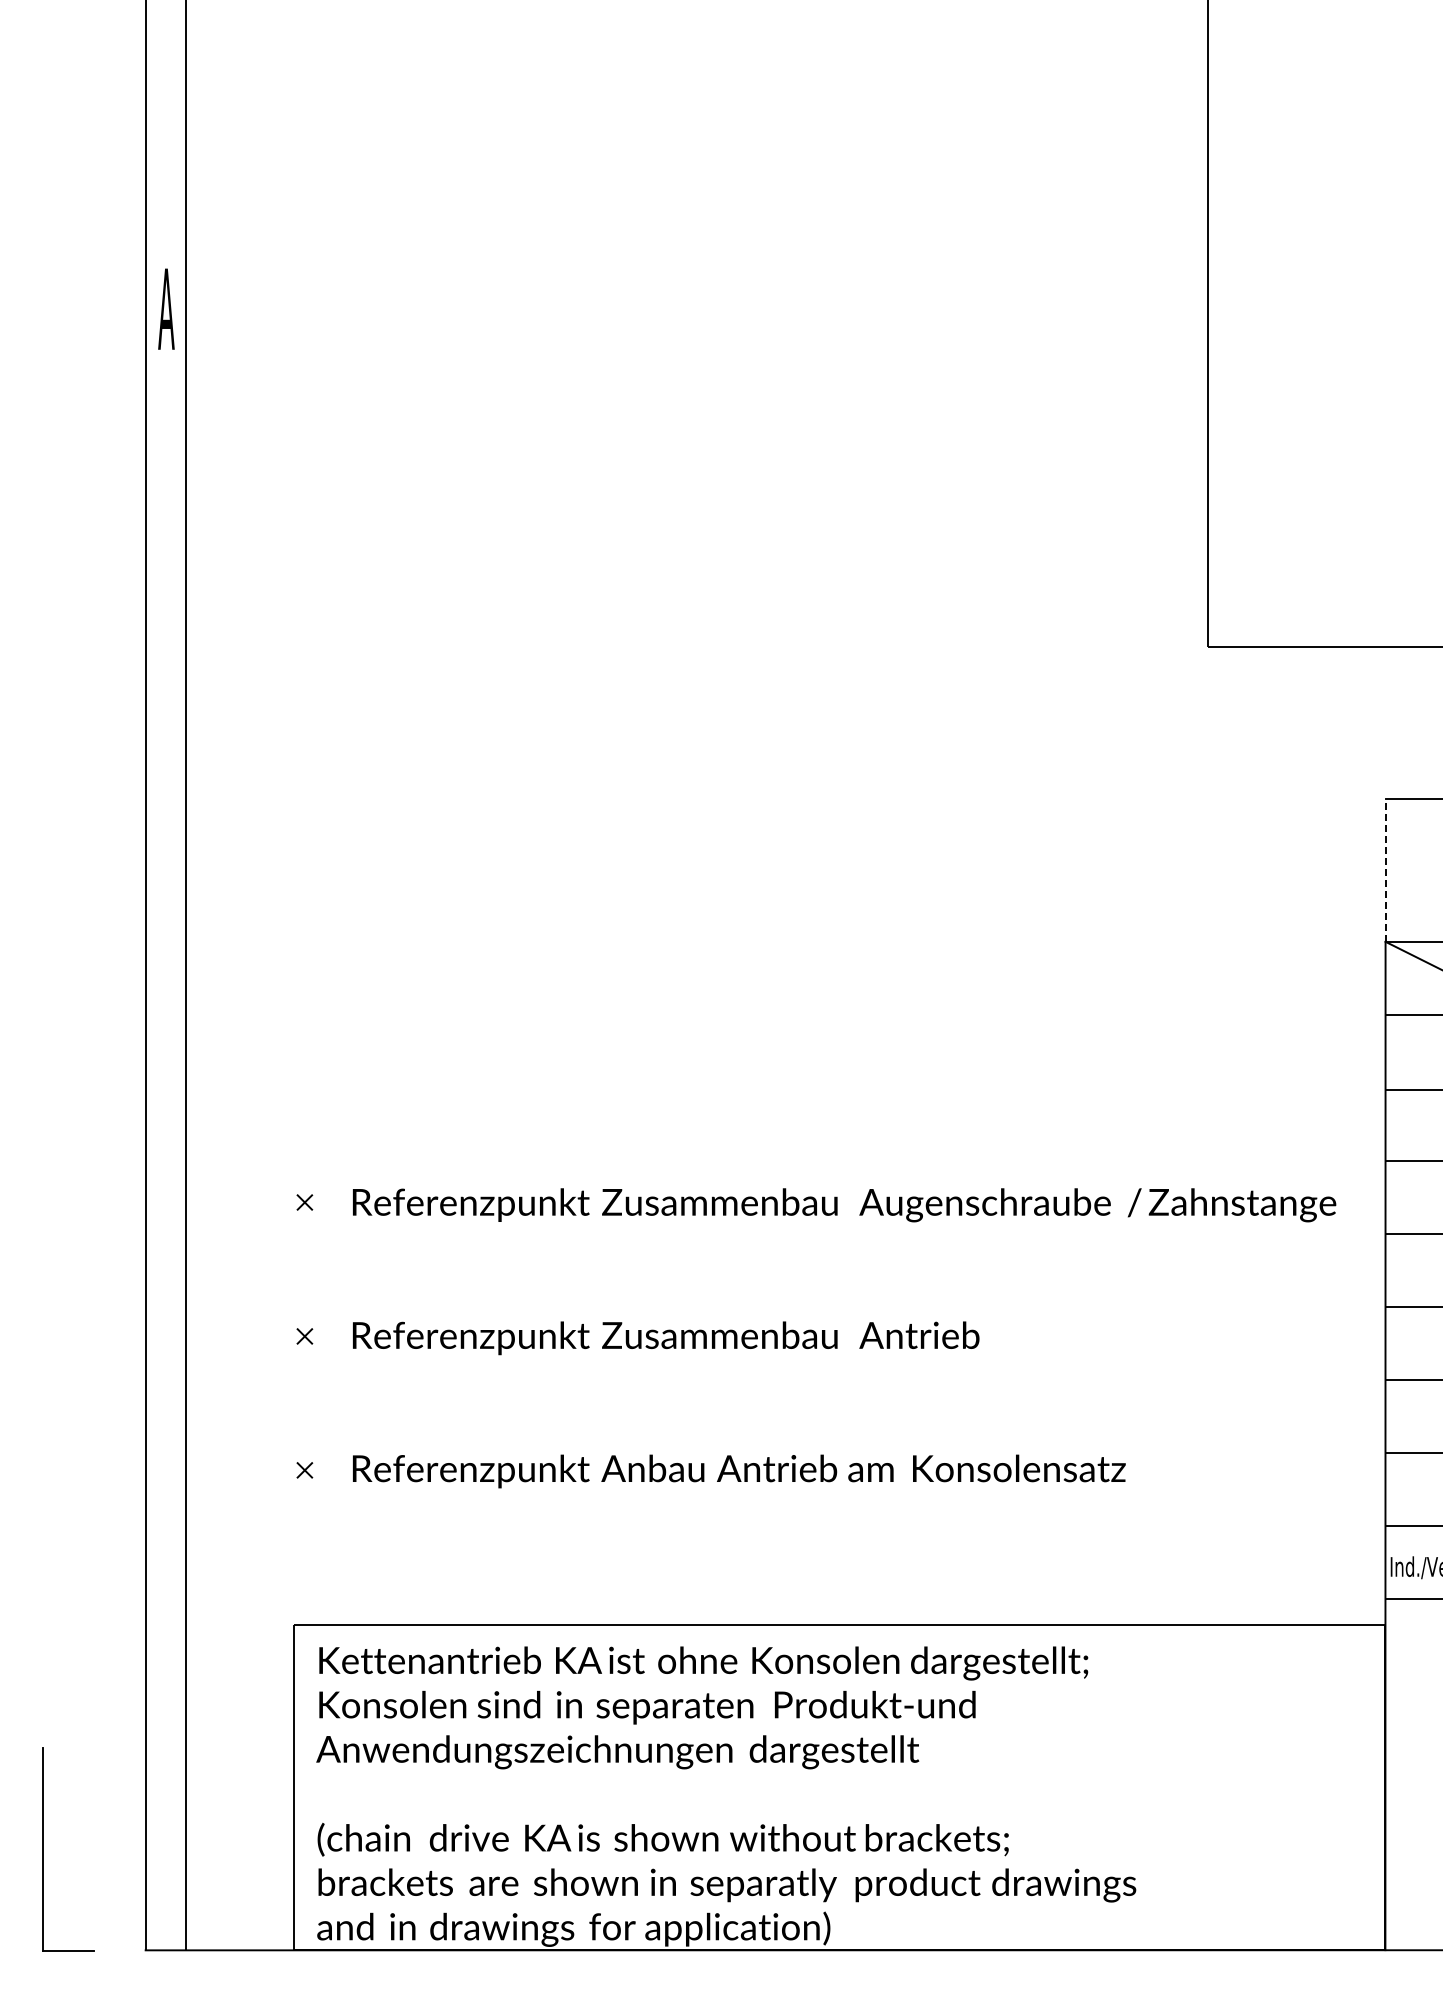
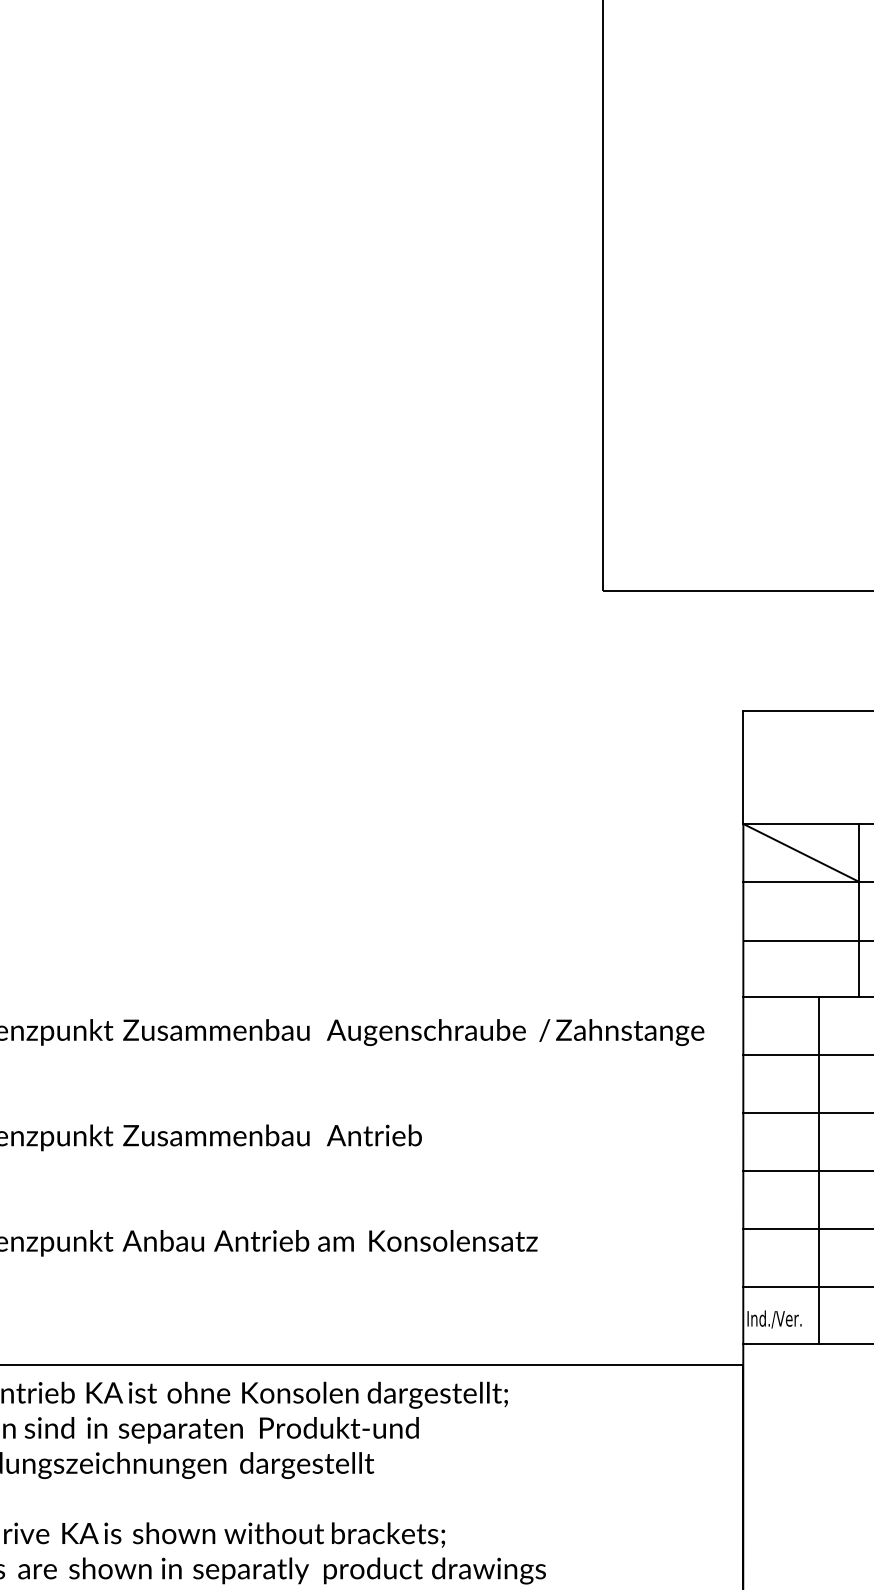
line: (1385, 870) -> (743, 767), dashed -> solid

